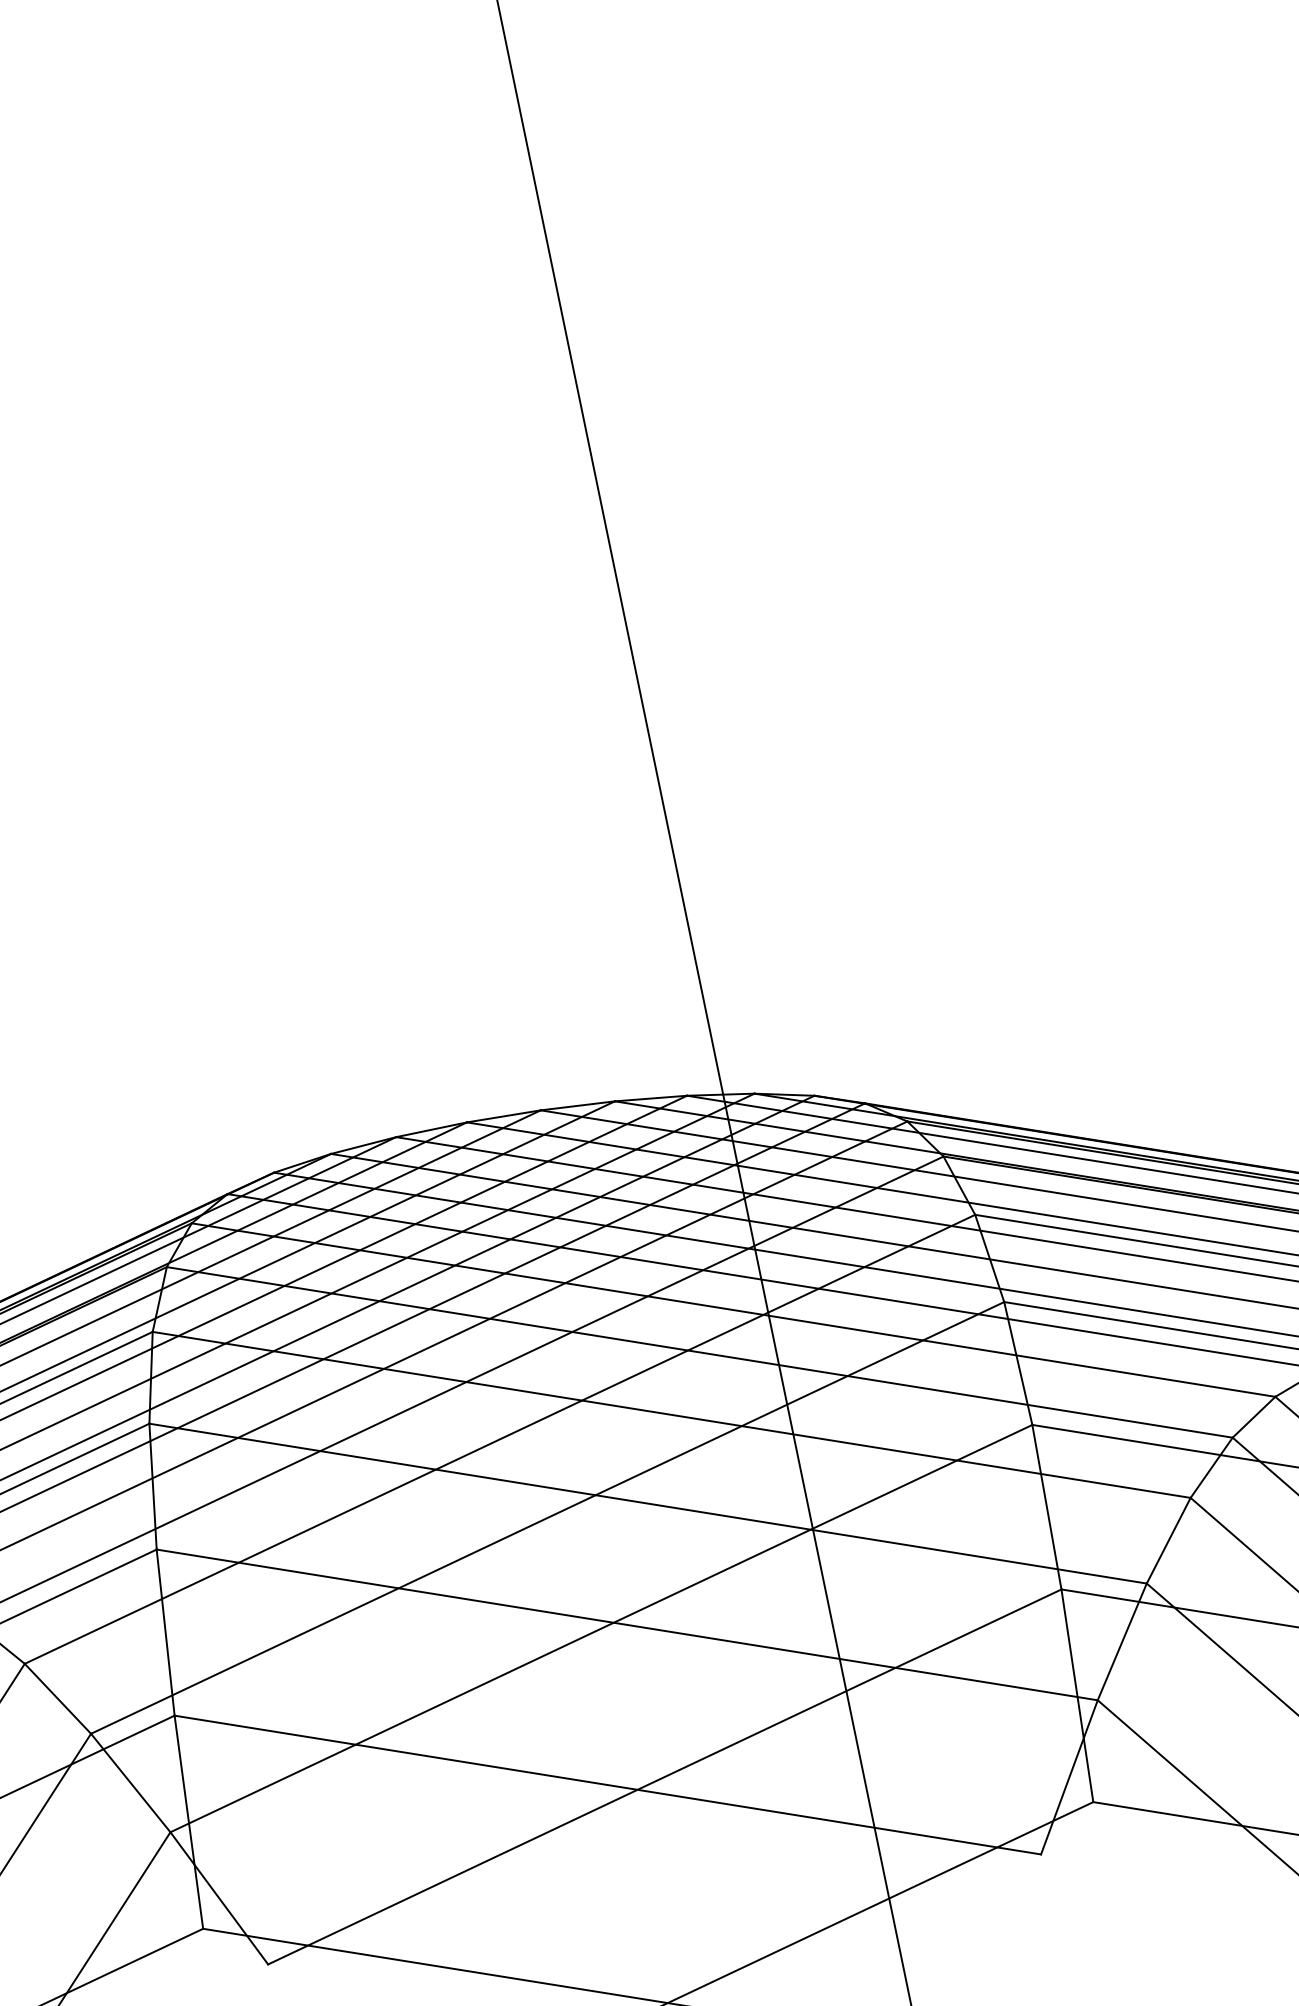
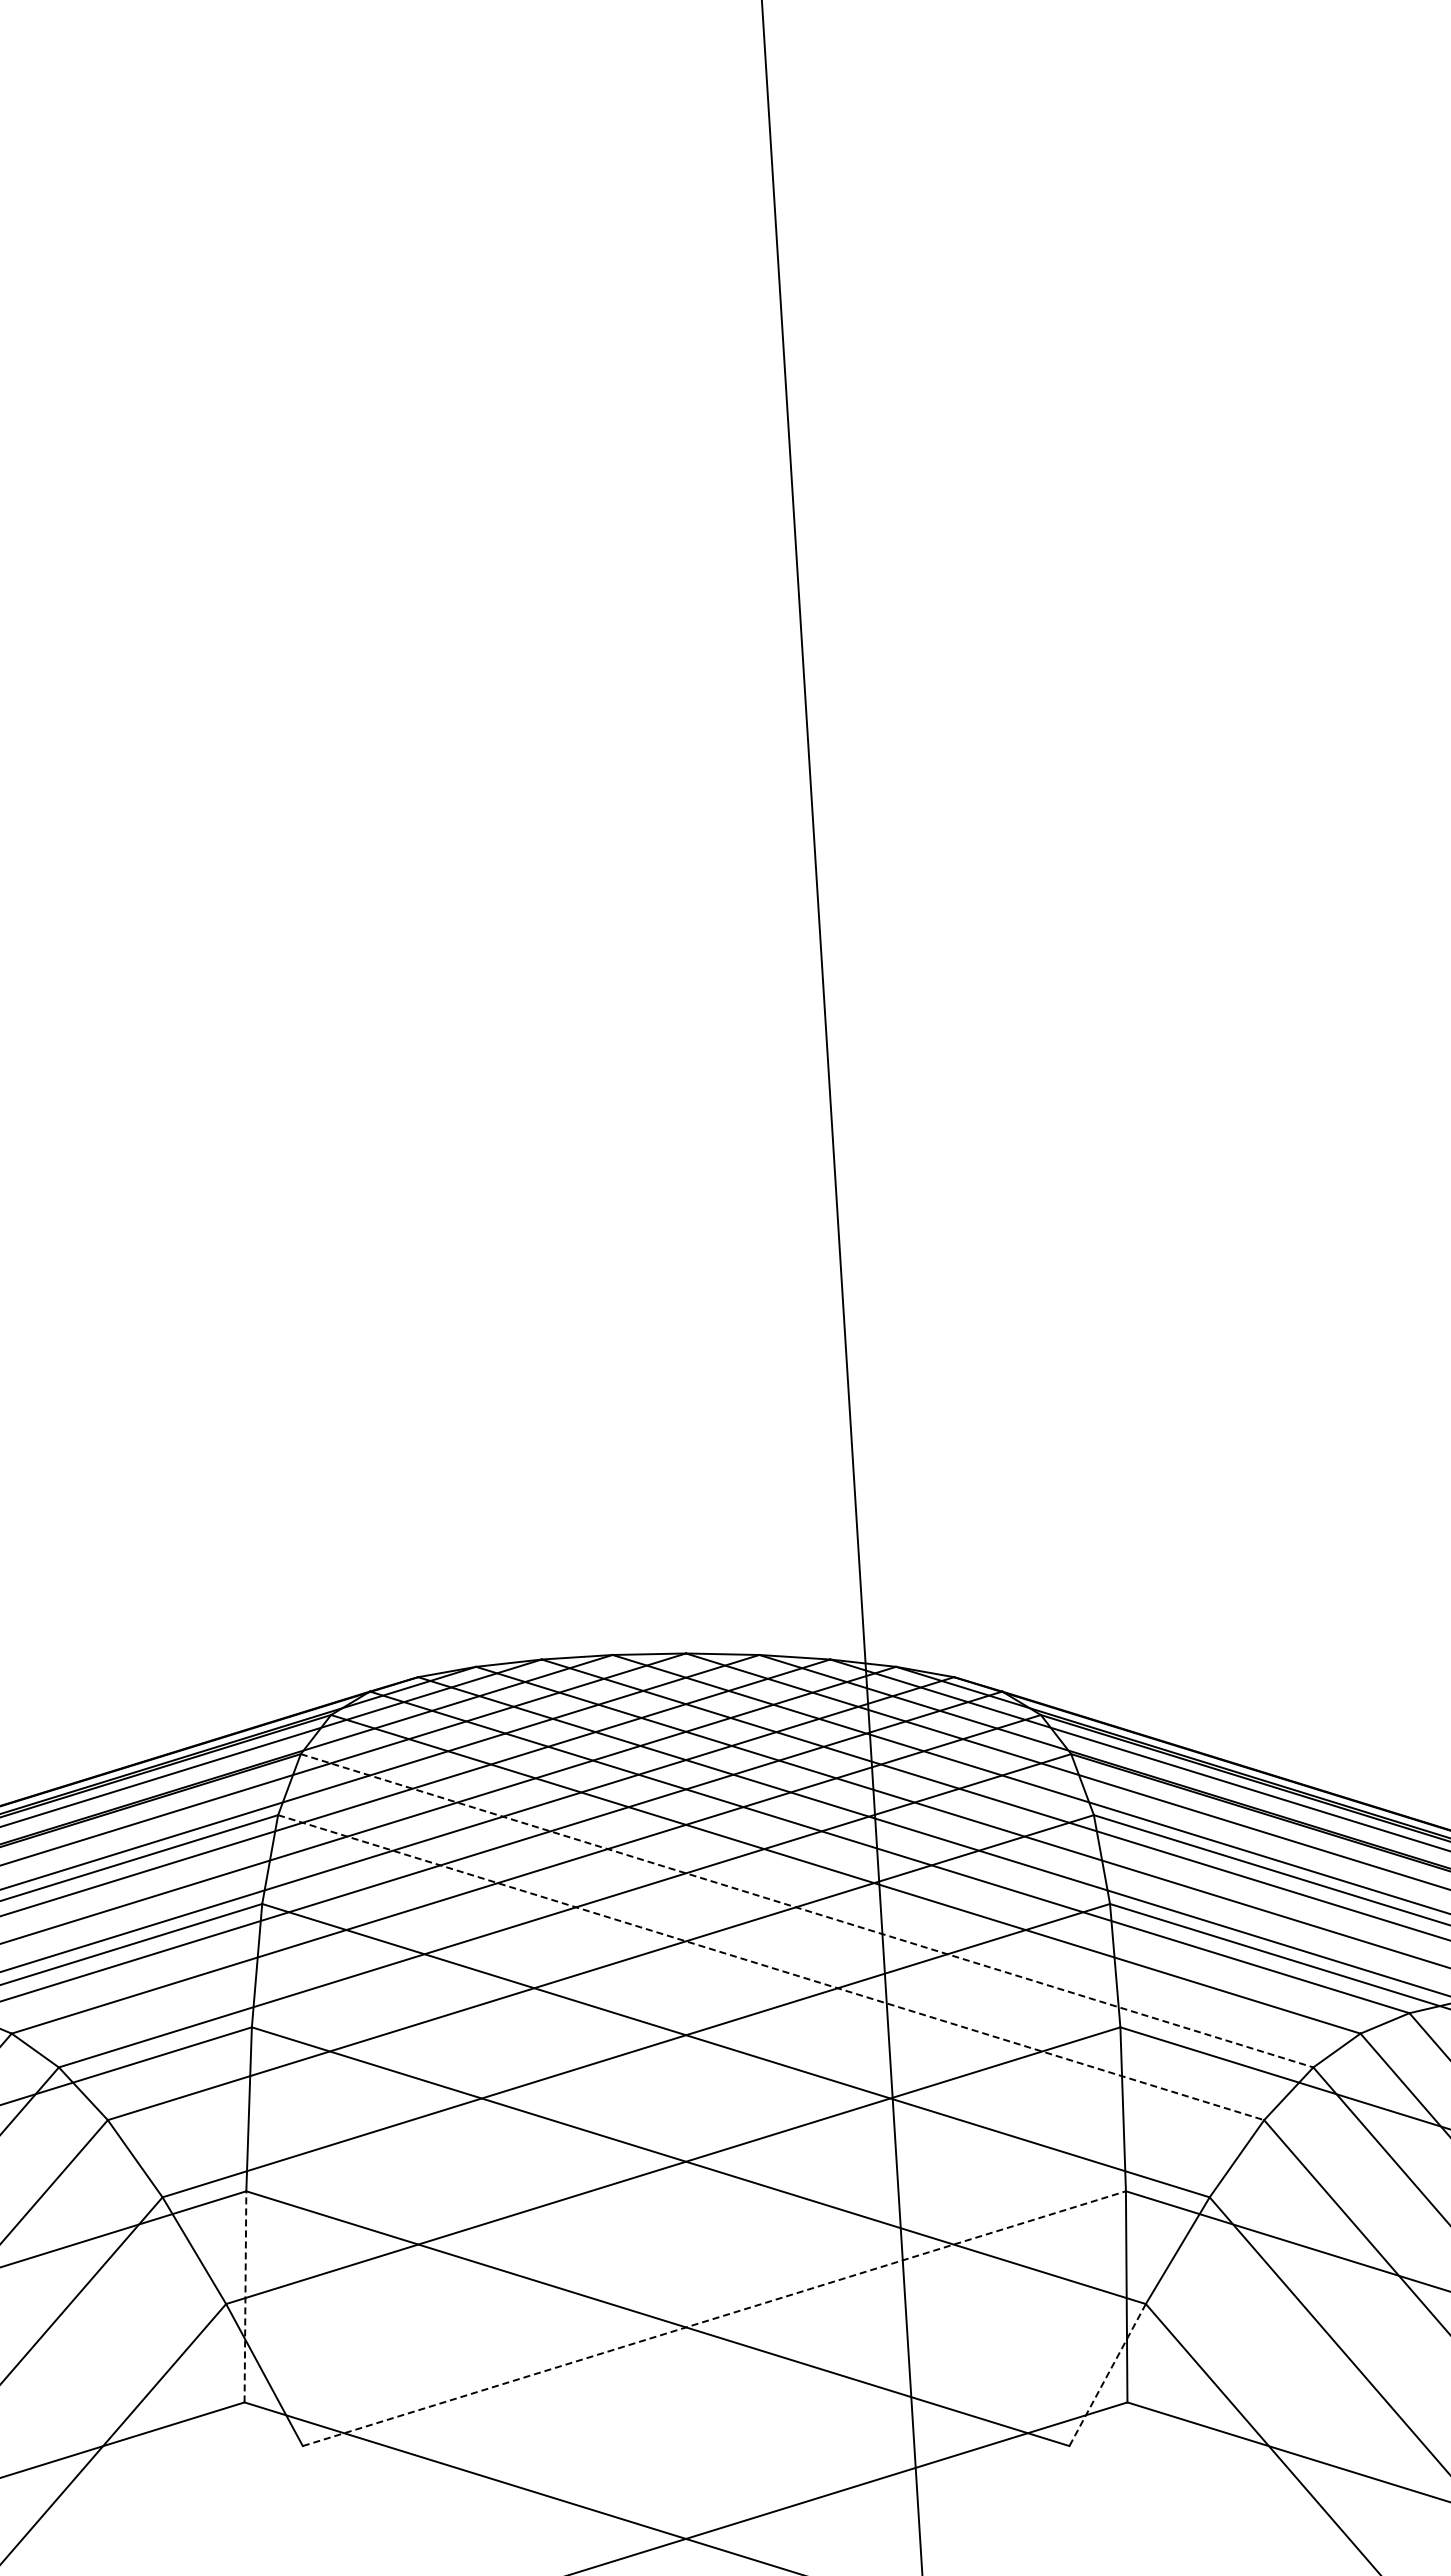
line: (700, 1352) -> (807, 1910), solid -> dashed
line: (672, 1414) -> (771, 1967), solid -> dashed
line: (664, 1776) -> (714, 2318), solid -> dashed
line: (1069, 1777) -> (1107, 2375), solid -> dashed
line: (188, 1821) -> (245, 2296), solid -> dashed

